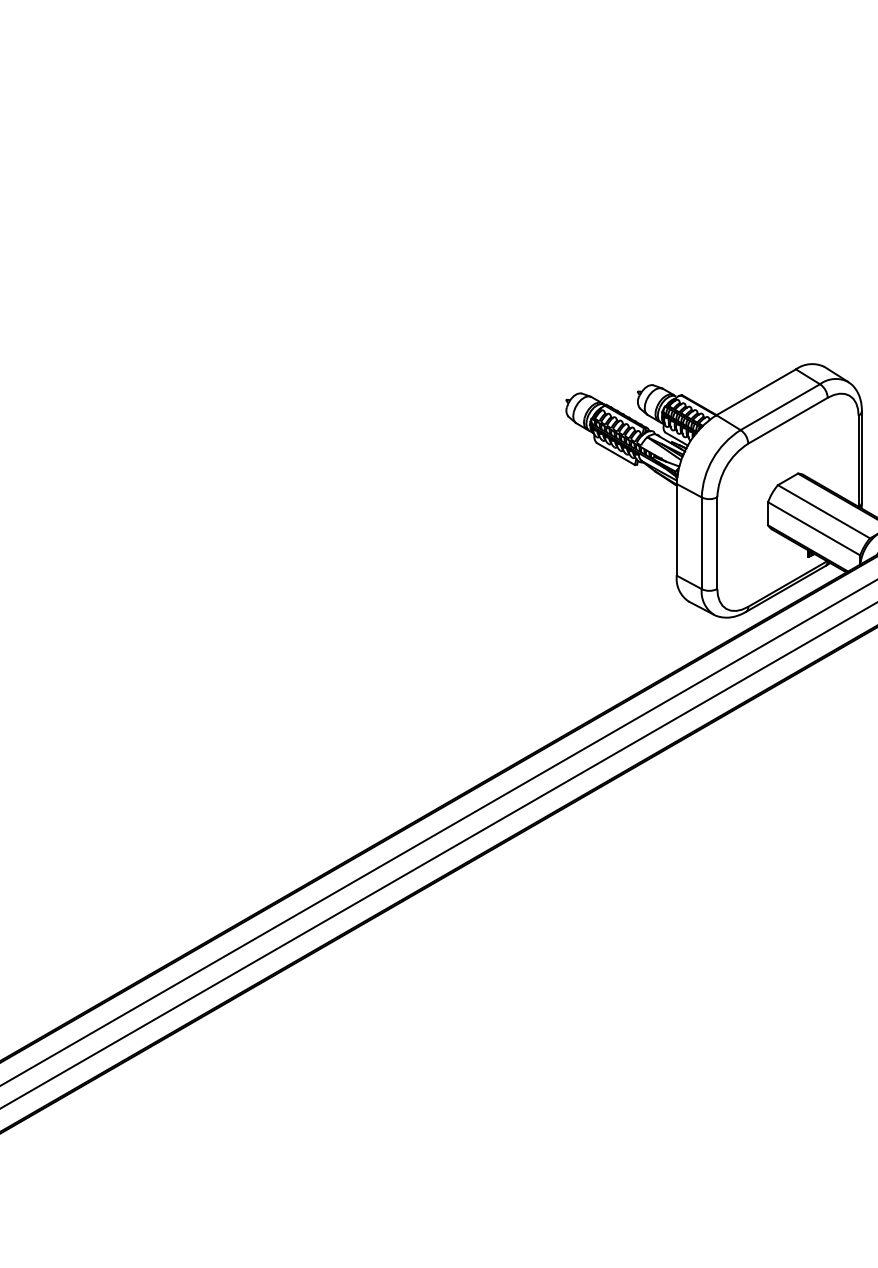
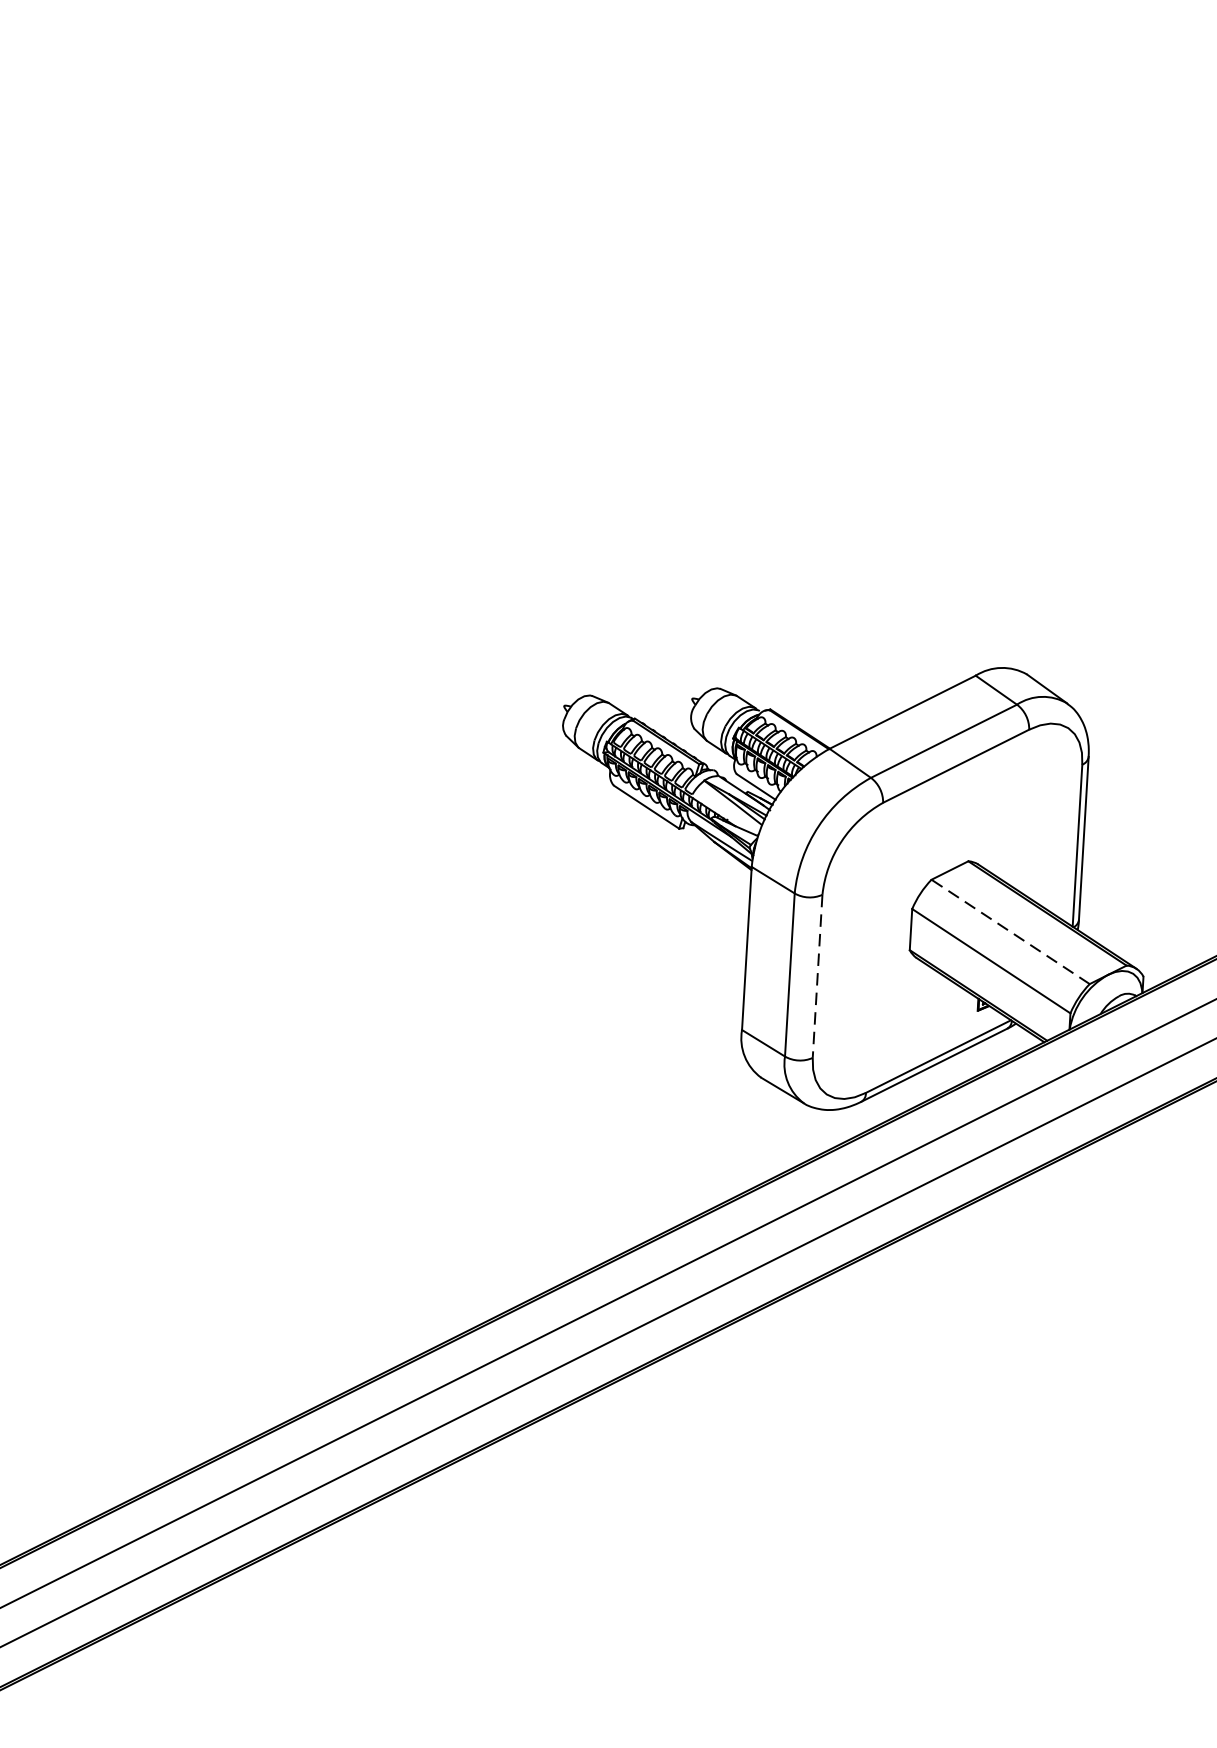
line: (823, 511) -> (1009, 931), solid -> dashed
line: (717, 543) -> (817, 977), solid -> dashed

